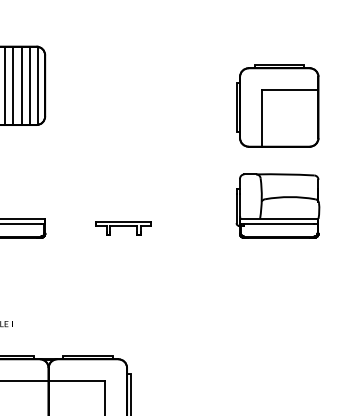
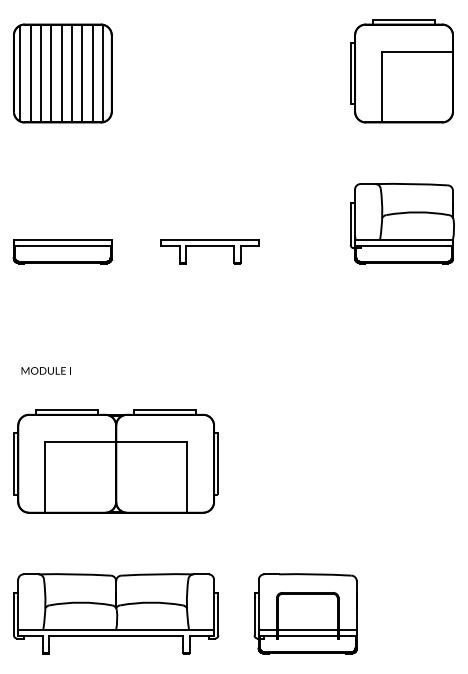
part: (277, 105) -> (401, 71), moved
part: (123, 228) -> (209, 251), size x1.43

